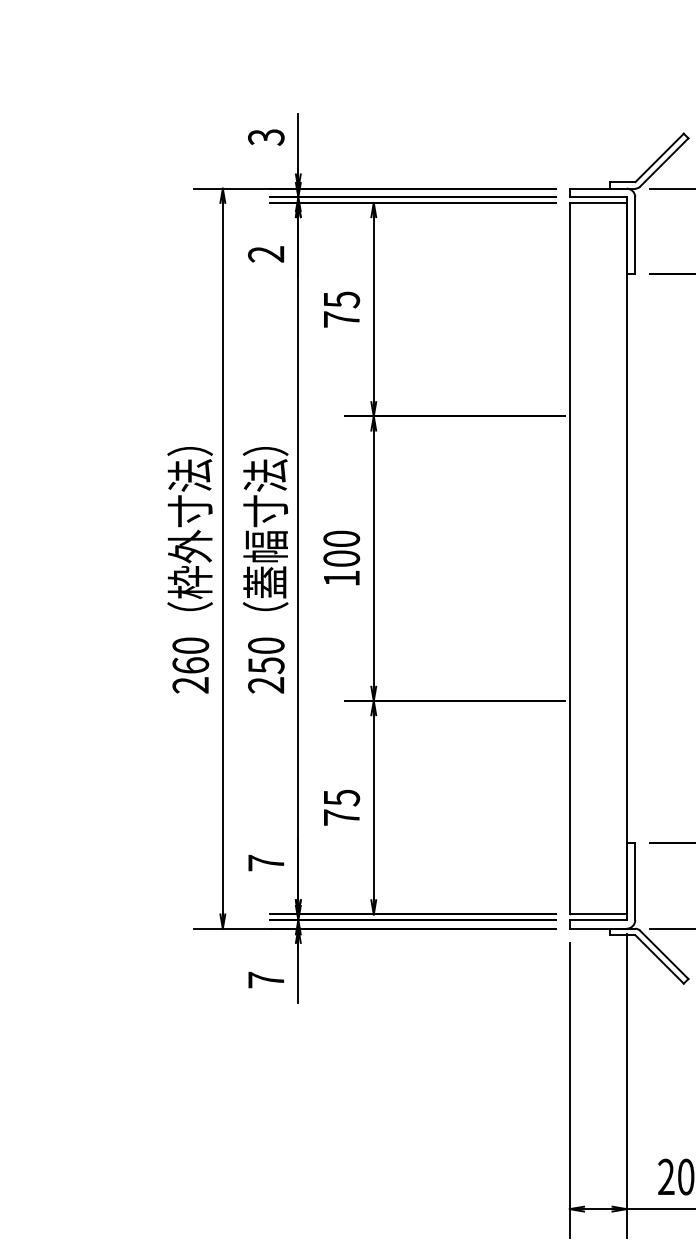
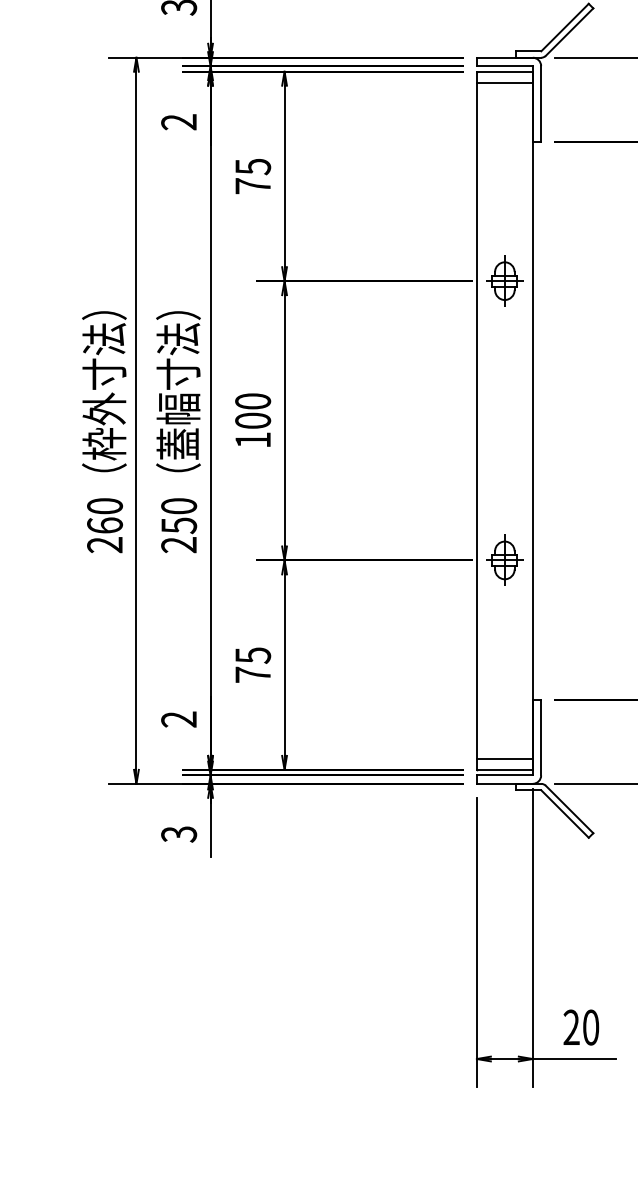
line: (597, 214) -> (504, 83), added
part: (598, 416) -> (505, 281), added
part: (598, 700) -> (505, 559), added
text: (266, 862) -> (179, 718), 7 -> 2
line: (597, 903) -> (504, 759), added
text: (266, 979) -> (179, 833), 7 -> 3

